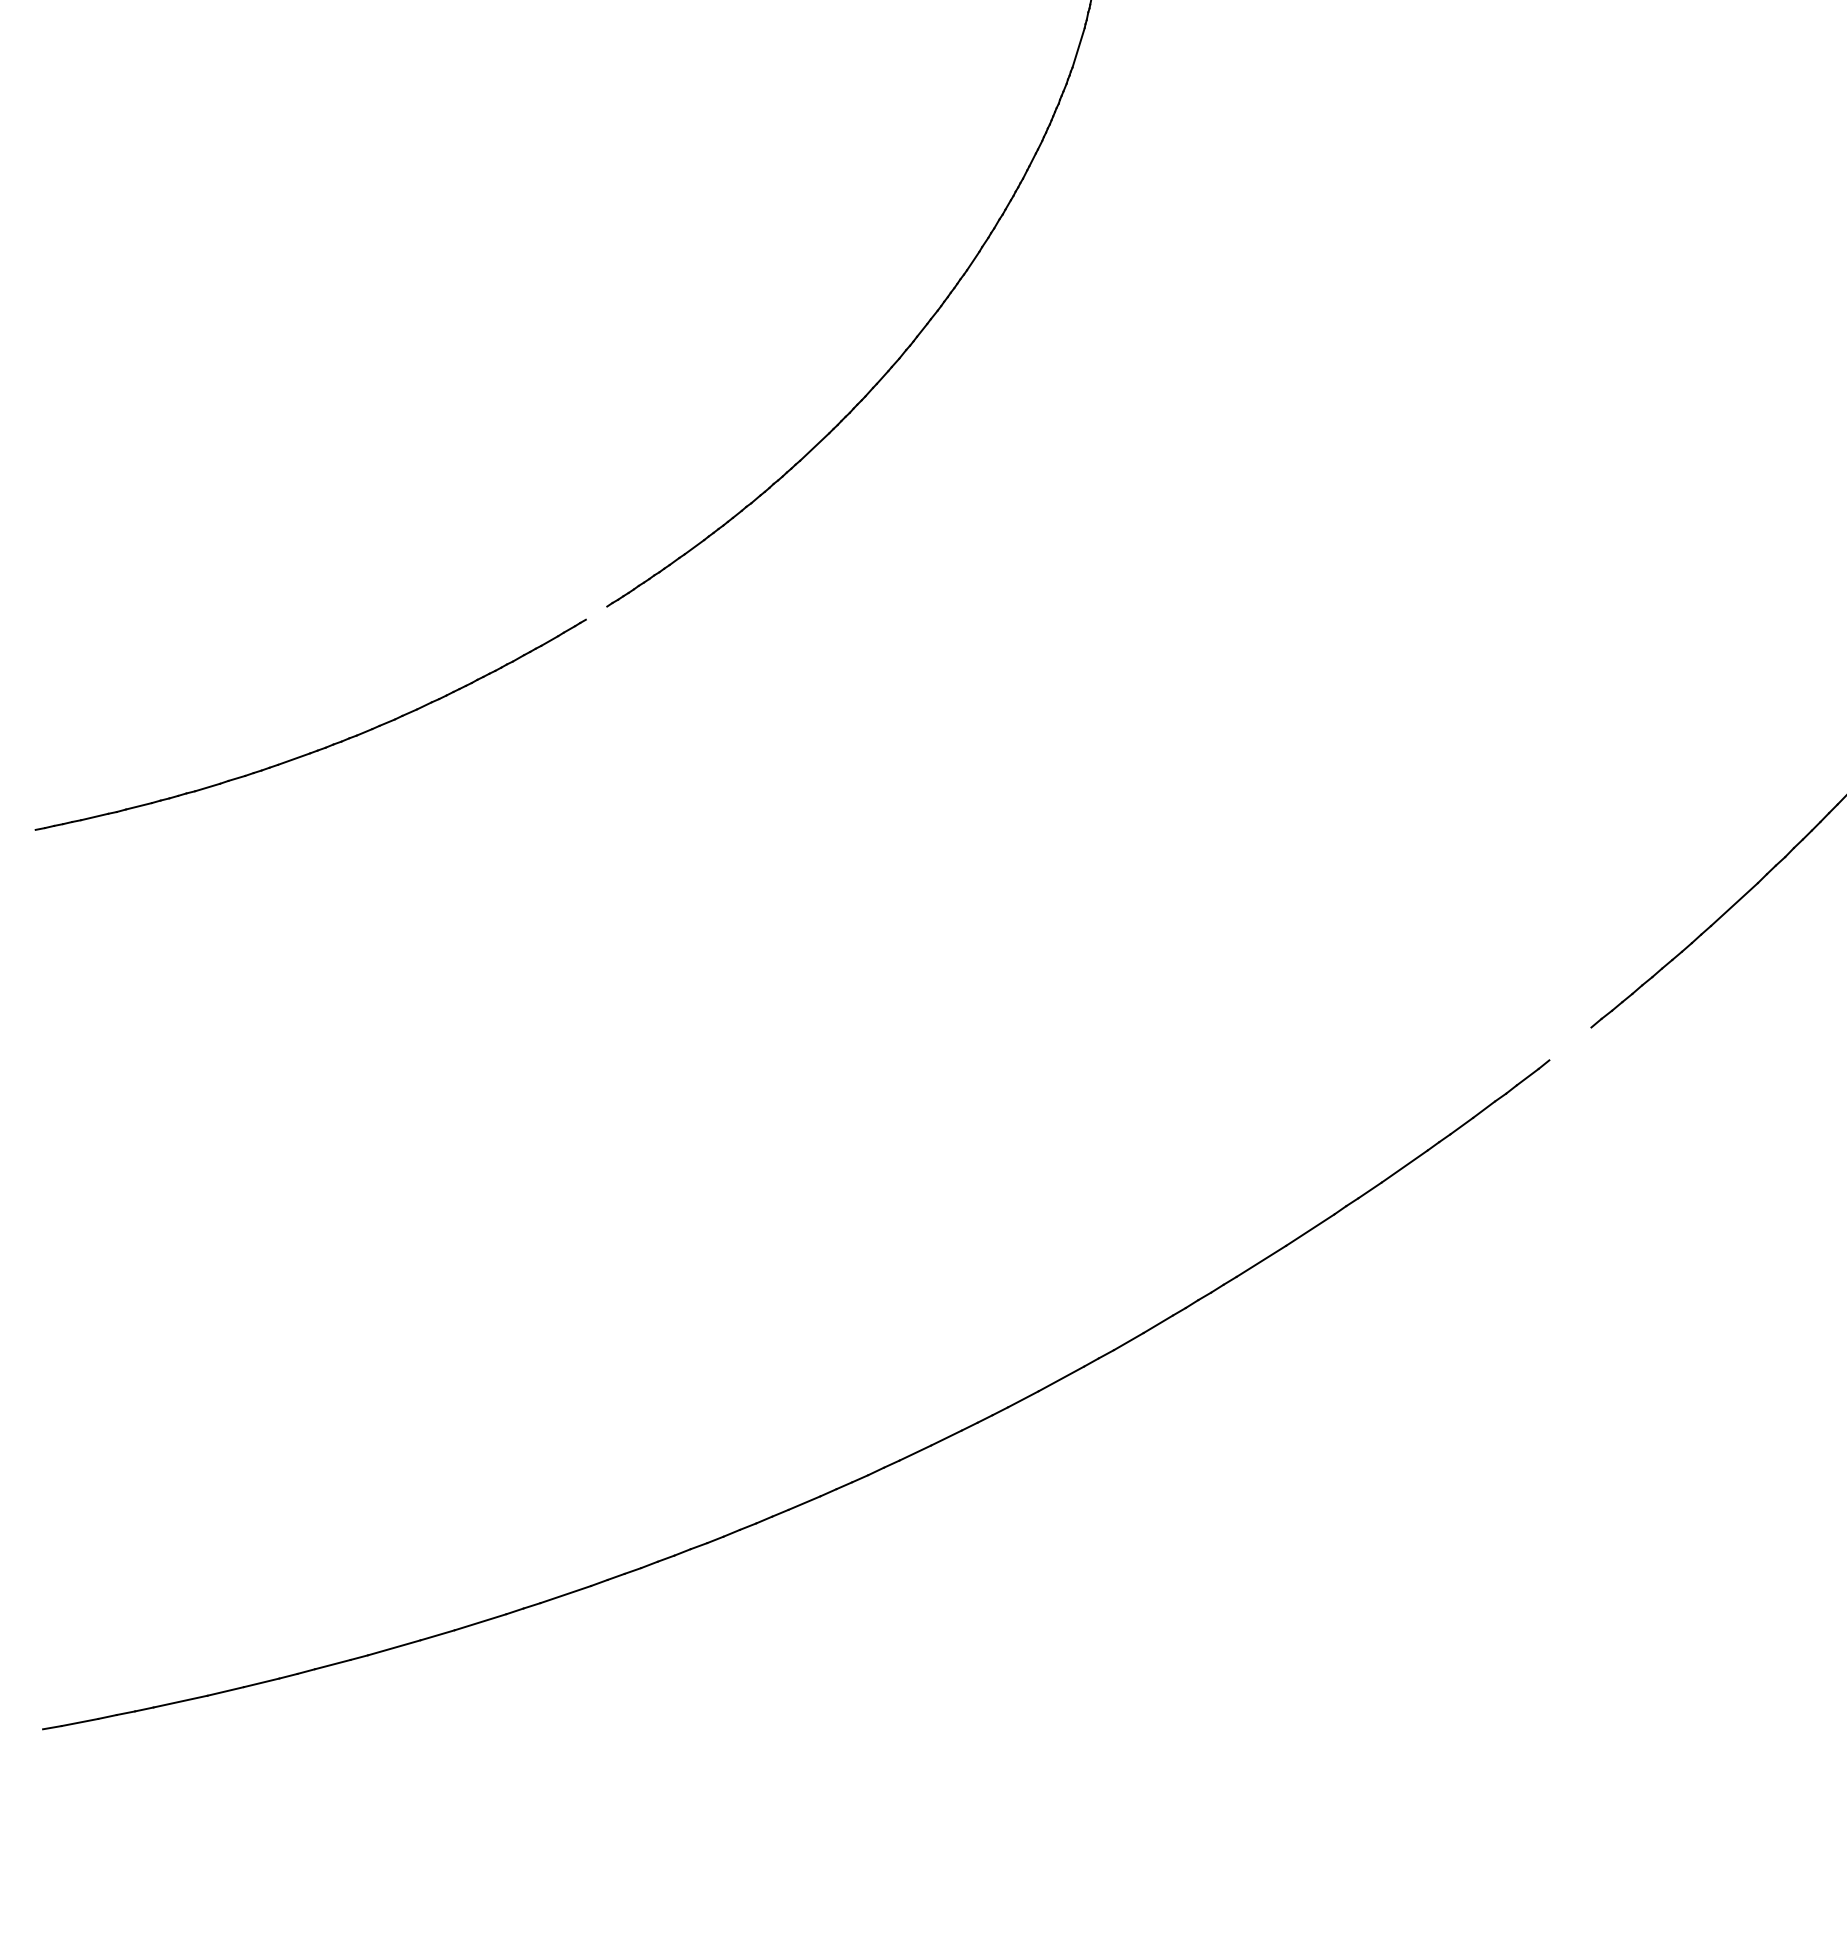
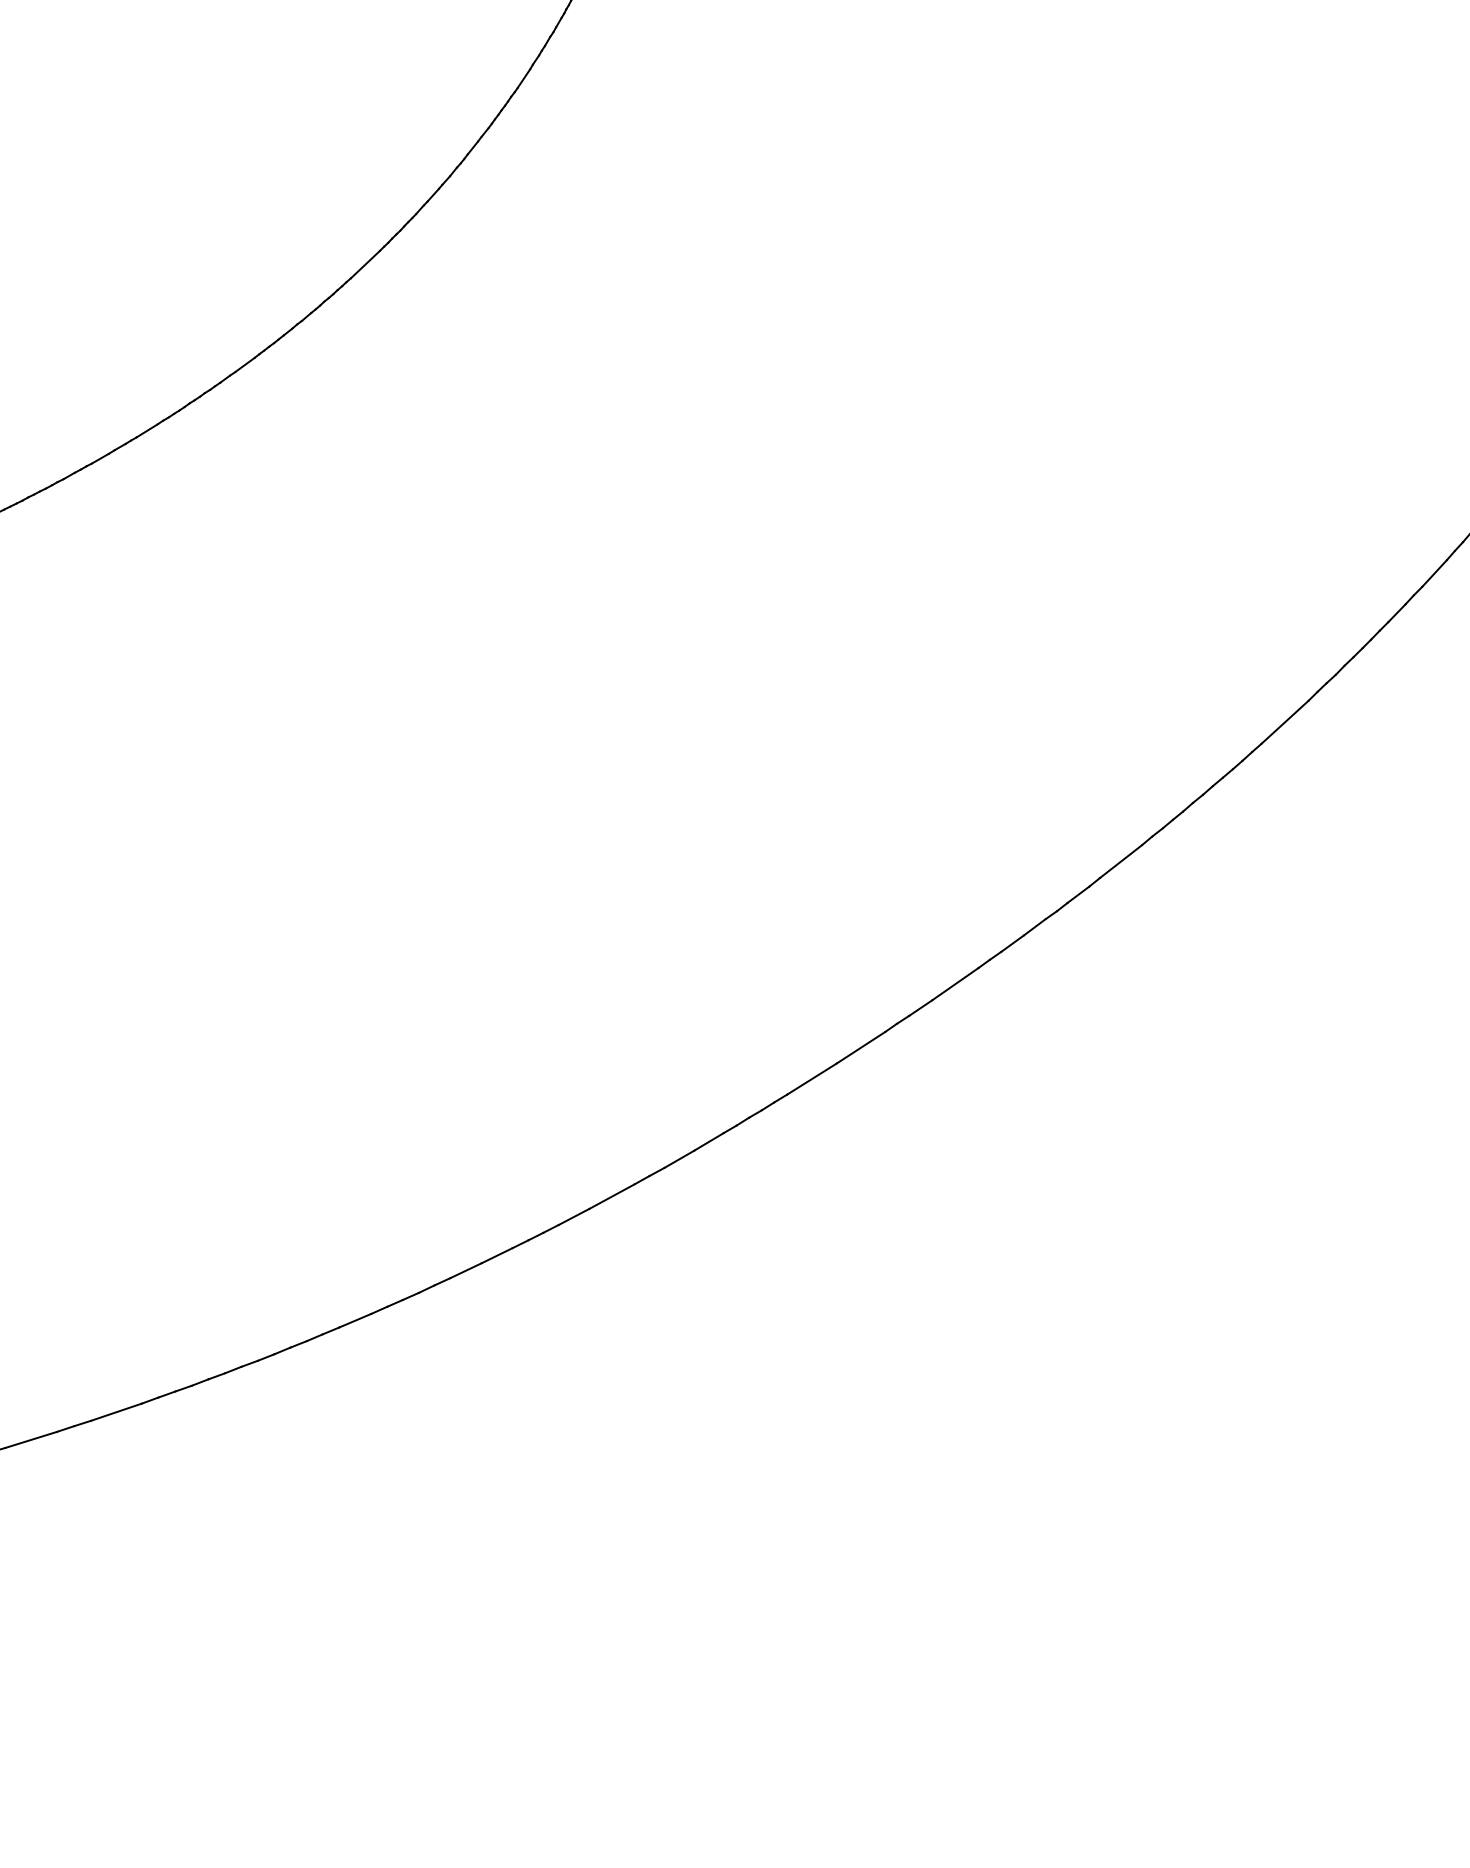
line: (596, 612) -> (147, 430), added
line: (1570, 1043) -> (1121, 861), added

